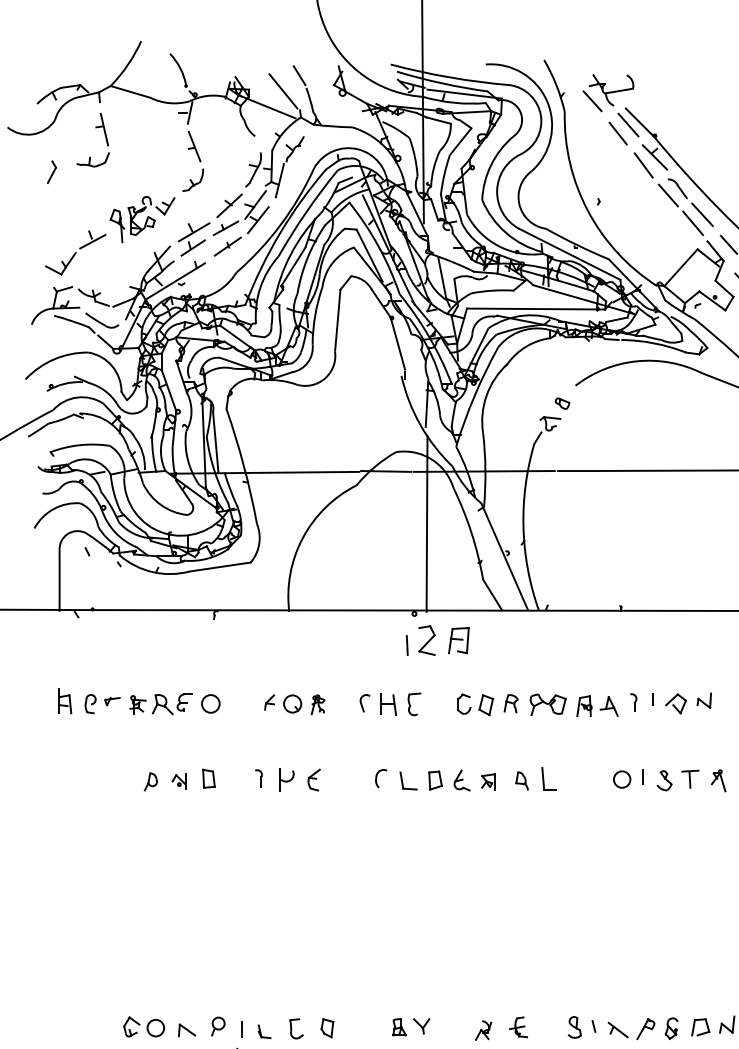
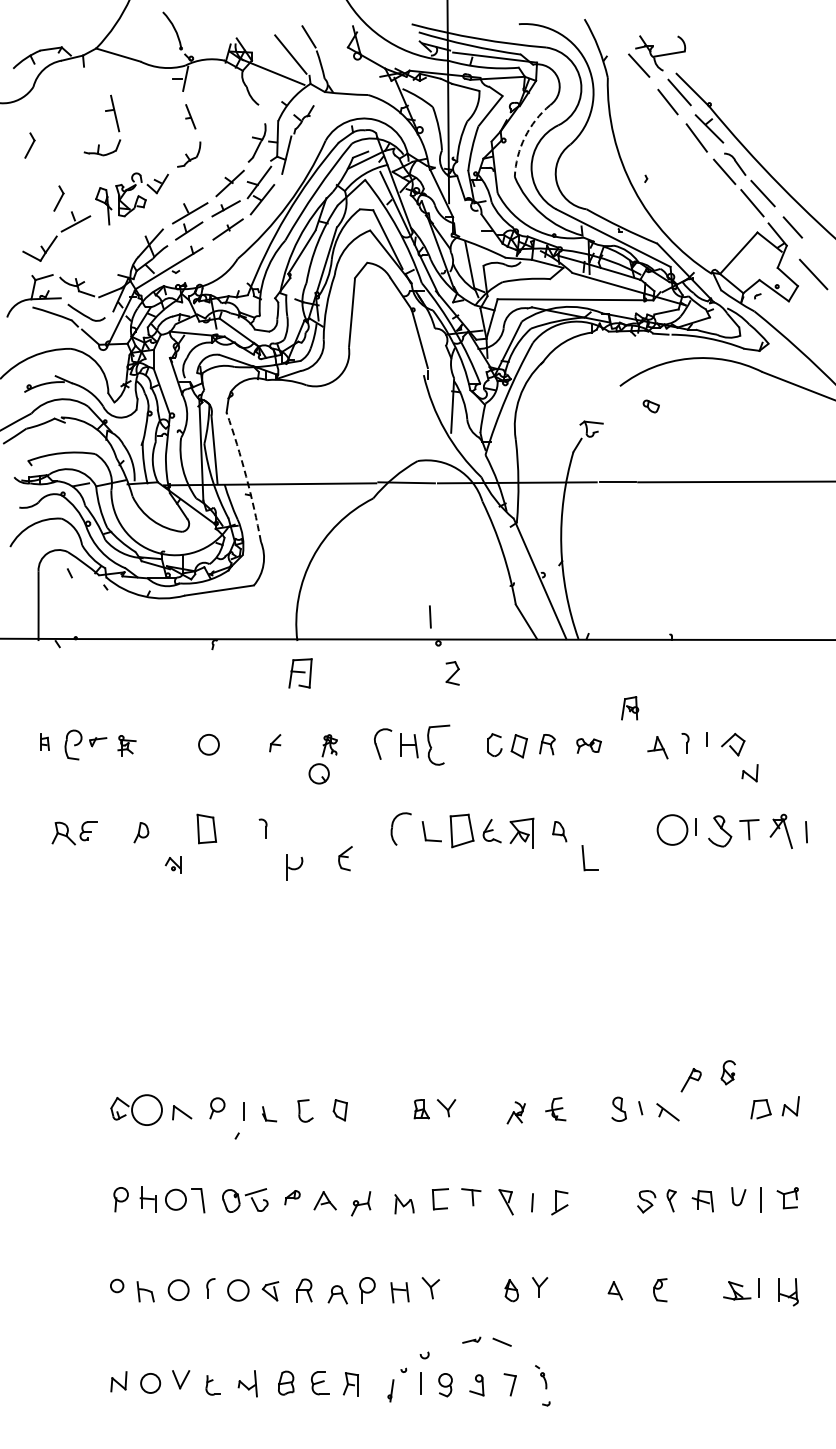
part: (104, 135) -> (115, 120), moved
part: (194, 146) -> (190, 116), size x0.7
arc: (491, 165) -> (525, 137), solid -> dashed
part: (77, 219) -> (58, 198), added
part: (561, 403) -> (650, 406), moved
arc: (244, 465) -> (246, 476), solid -> dashed
line: (426, 523) -> (452, 541), removed
part: (426, 640) -> (452, 673), size x0.7
part: (458, 640) -> (300, 673), moved
line: (407, 645) -> (430, 616), moved
part: (64, 701) -> (44, 741), size x0.6
part: (703, 701) -> (749, 773), moved
part: (364, 702) -> (382, 743), size x1.6
part: (90, 703) -> (73, 744), size x1.4
part: (292, 703) -> (318, 773), moved
part: (172, 704) -> (74, 833), moved
part: (413, 704) -> (437, 745), size x1.6
part: (547, 704) -> (588, 745), size x0.6
part: (584, 706) -> (630, 708), moved
part: (380, 778) -> (400, 828), size x1.6
part: (208, 779) -> (206, 829), size x1.4
part: (286, 779) -> (294, 867), moved
part: (314, 779) -> (345, 858), moved
part: (548, 779) -> (589, 858), moved
circle: (622, 779) -> (672, 829), size x1.6
part: (178, 780) -> (172, 864), moved
part: (435, 780) -> (462, 831), size x1.6
part: (664, 780) -> (720, 831), size x1.4
part: (717, 780) -> (780, 831), size x1.4
part: (488, 781) -> (521, 832), size x1.6
circle: (155, 1027) -> (146, 1109), size x1.6
part: (670, 1028) -> (727, 1072), moved
part: (645, 1029) -> (690, 1080), moved

